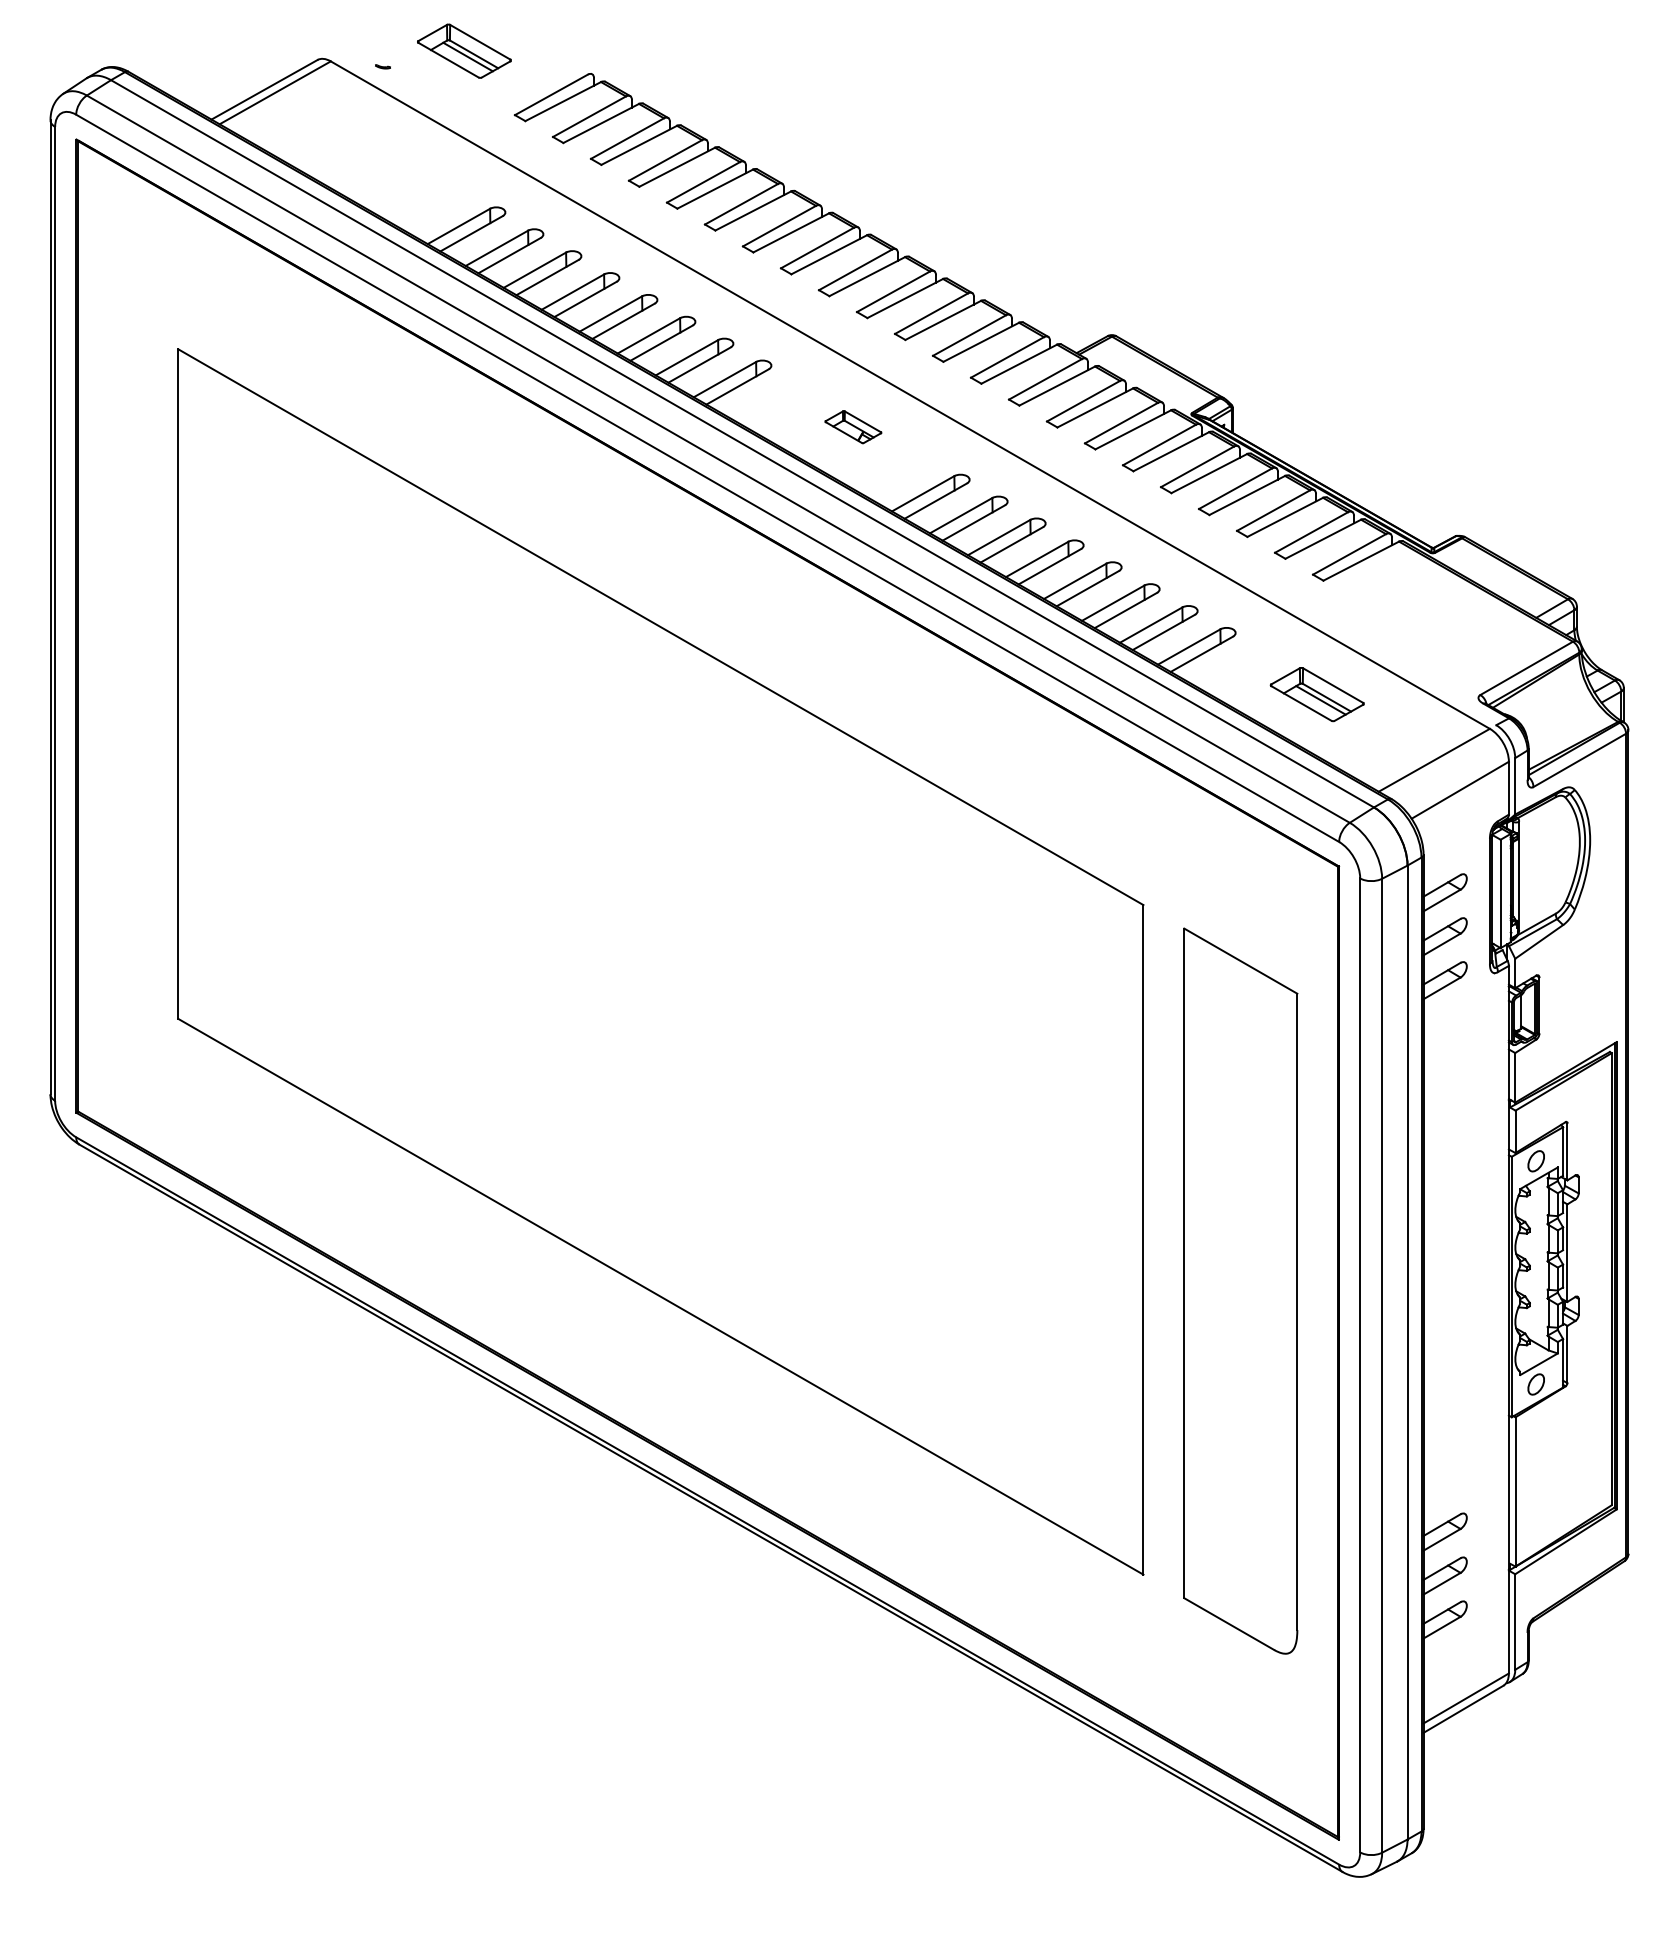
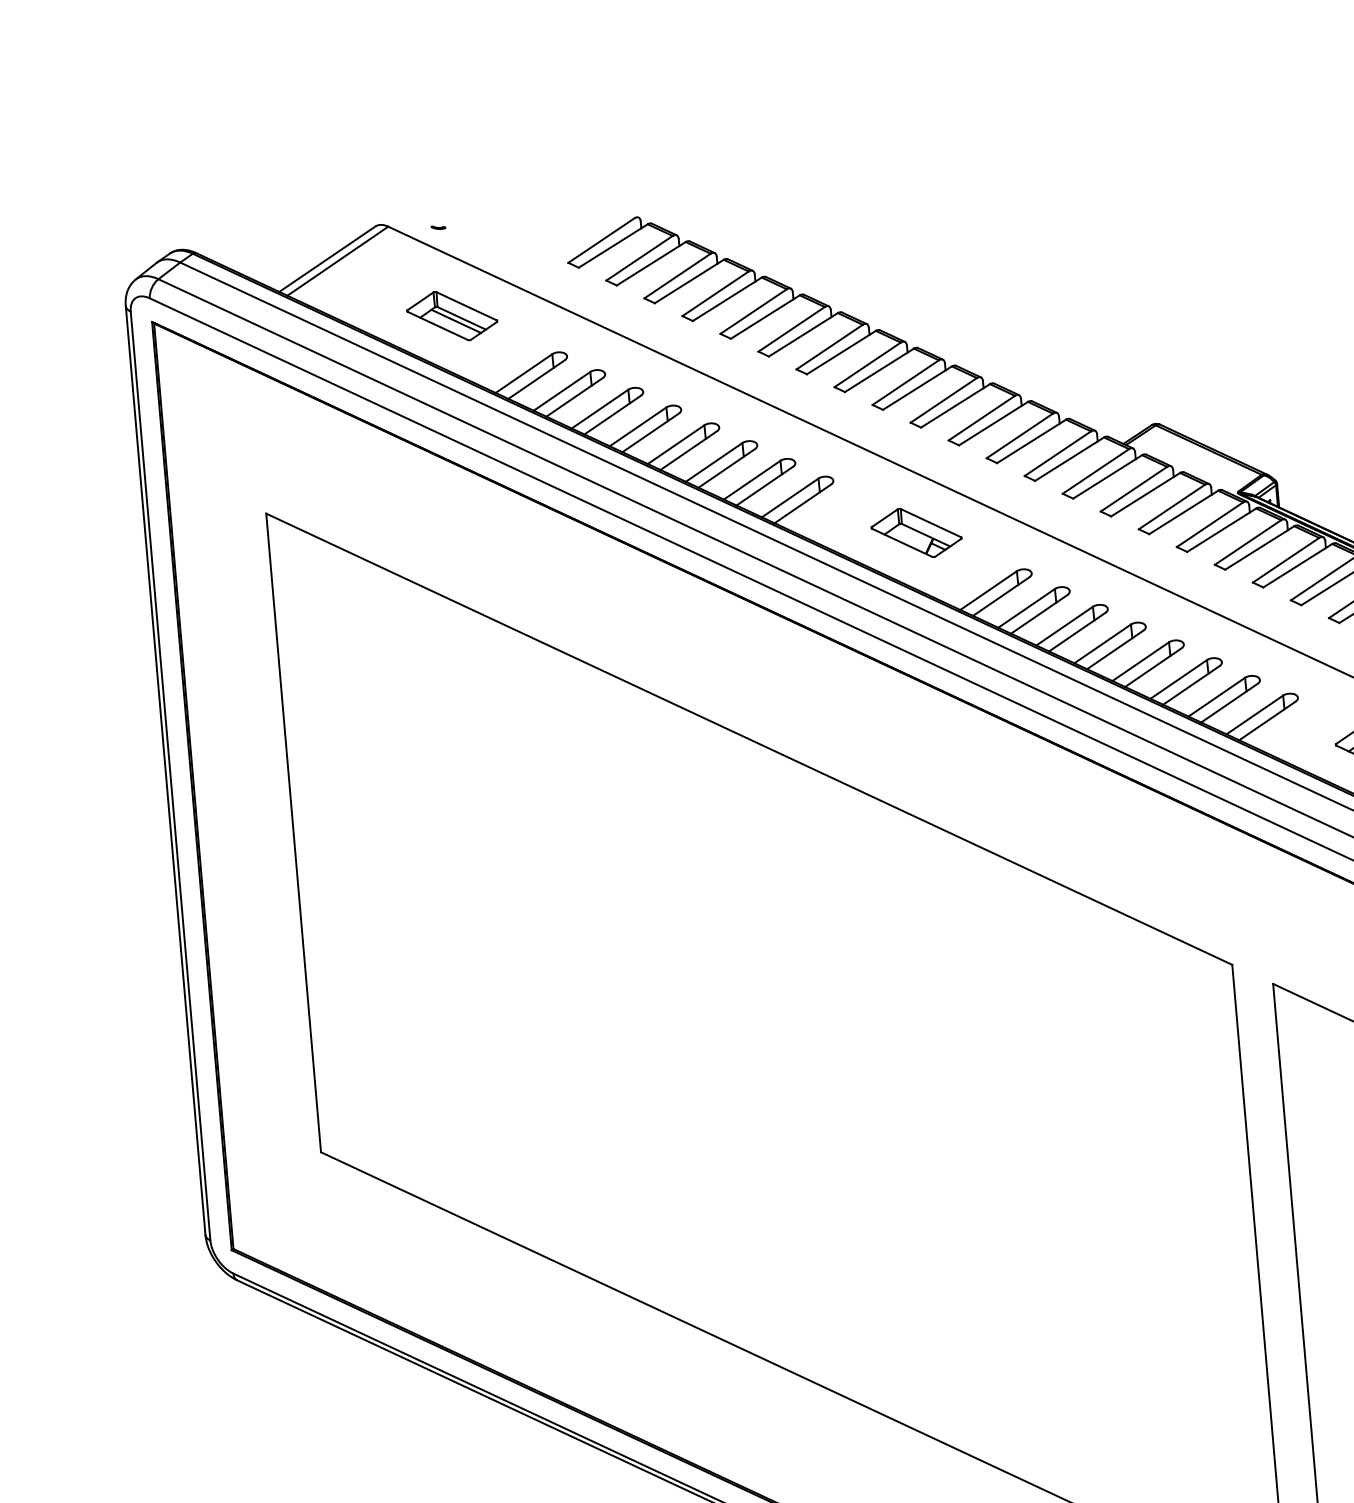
part: (464, 50) -> (452, 315), moved
part: (853, 426) -> (916, 532), size x1.67

